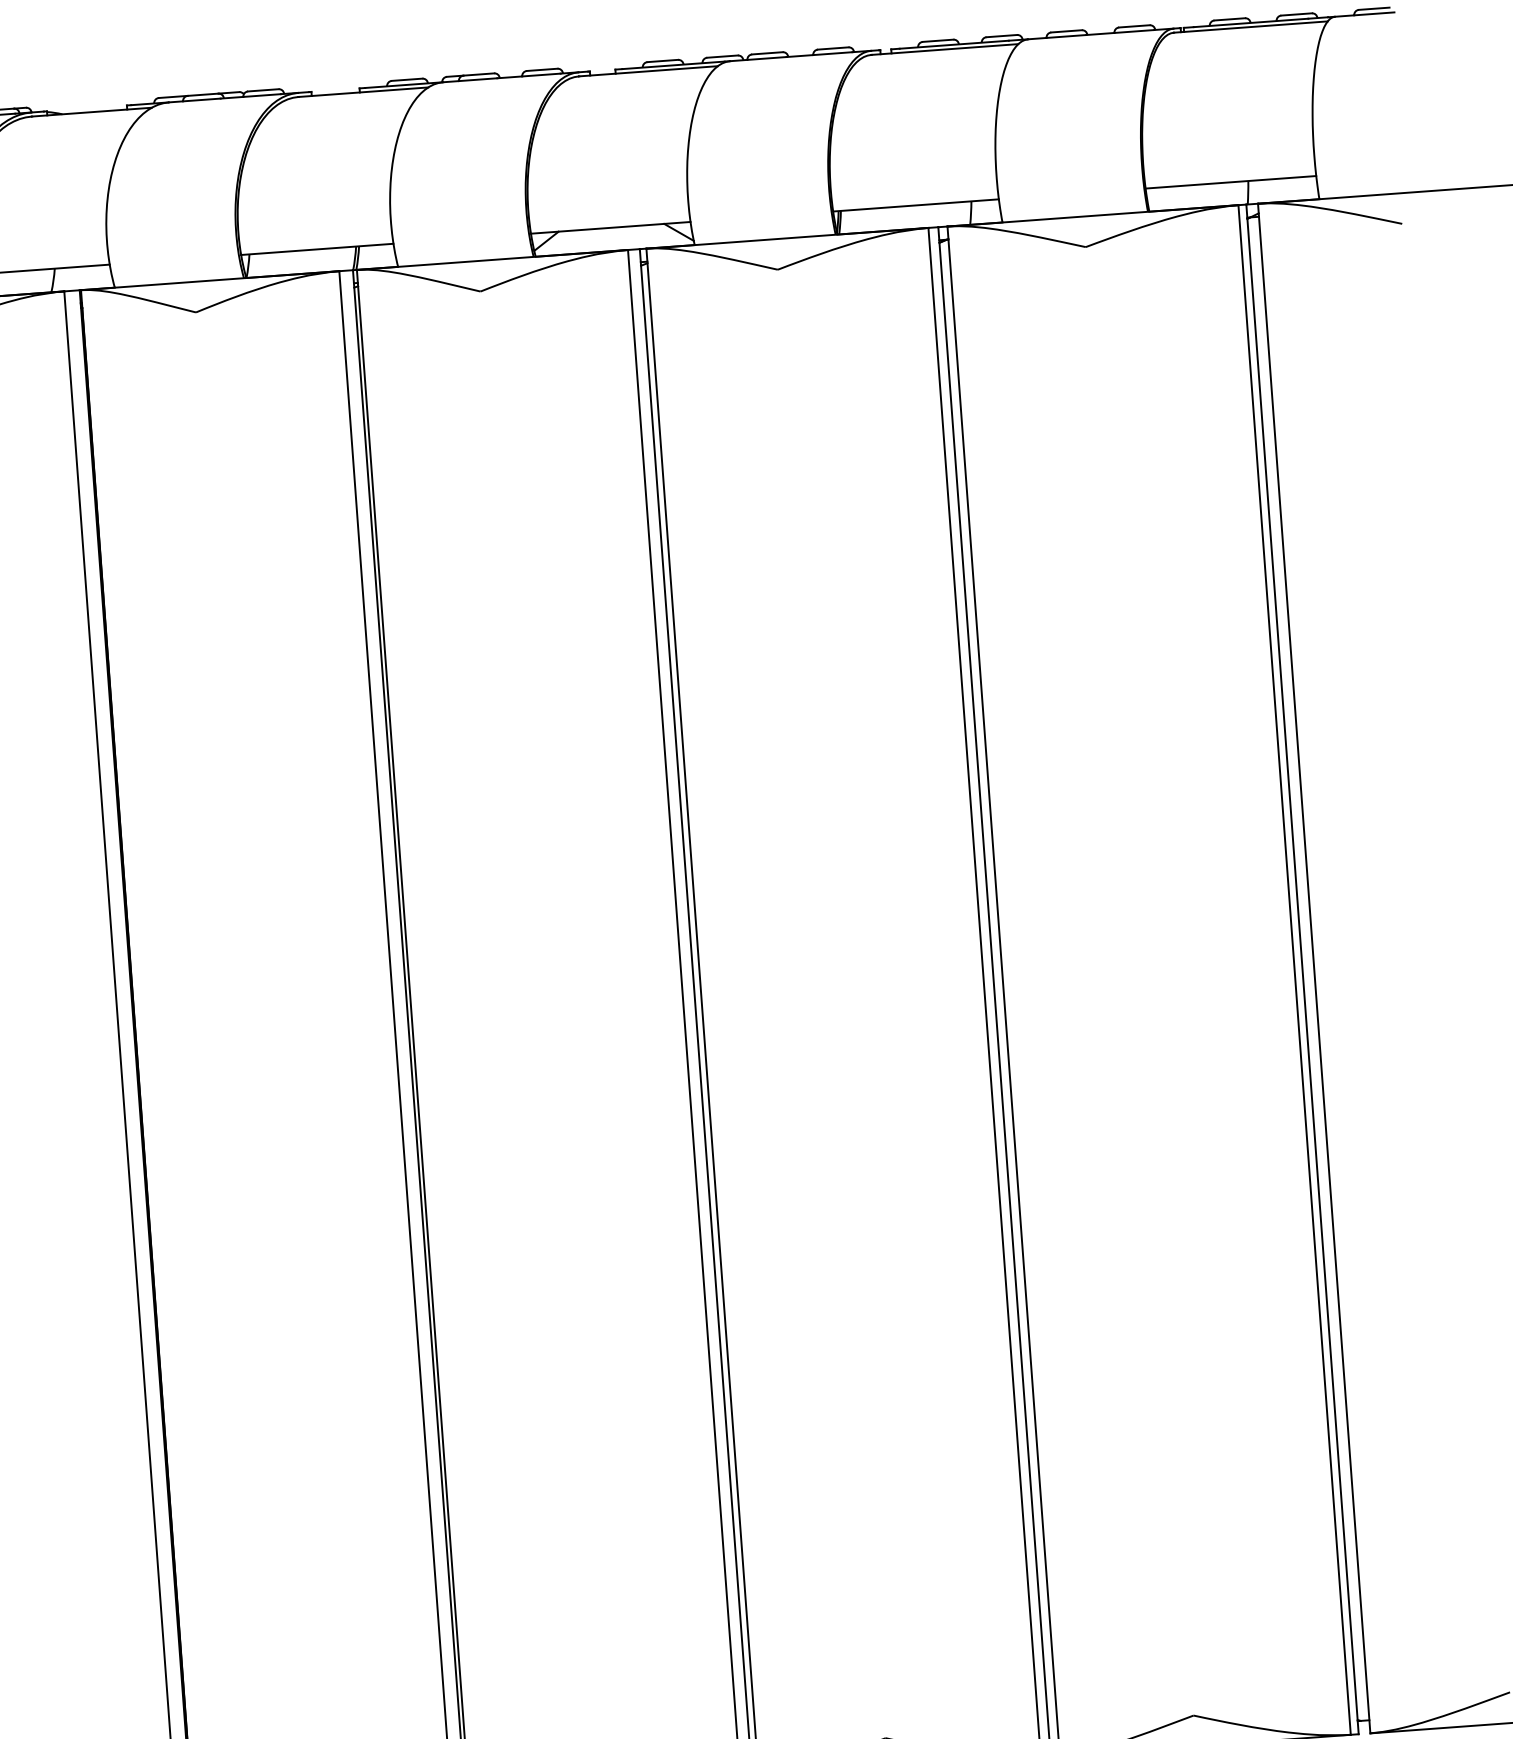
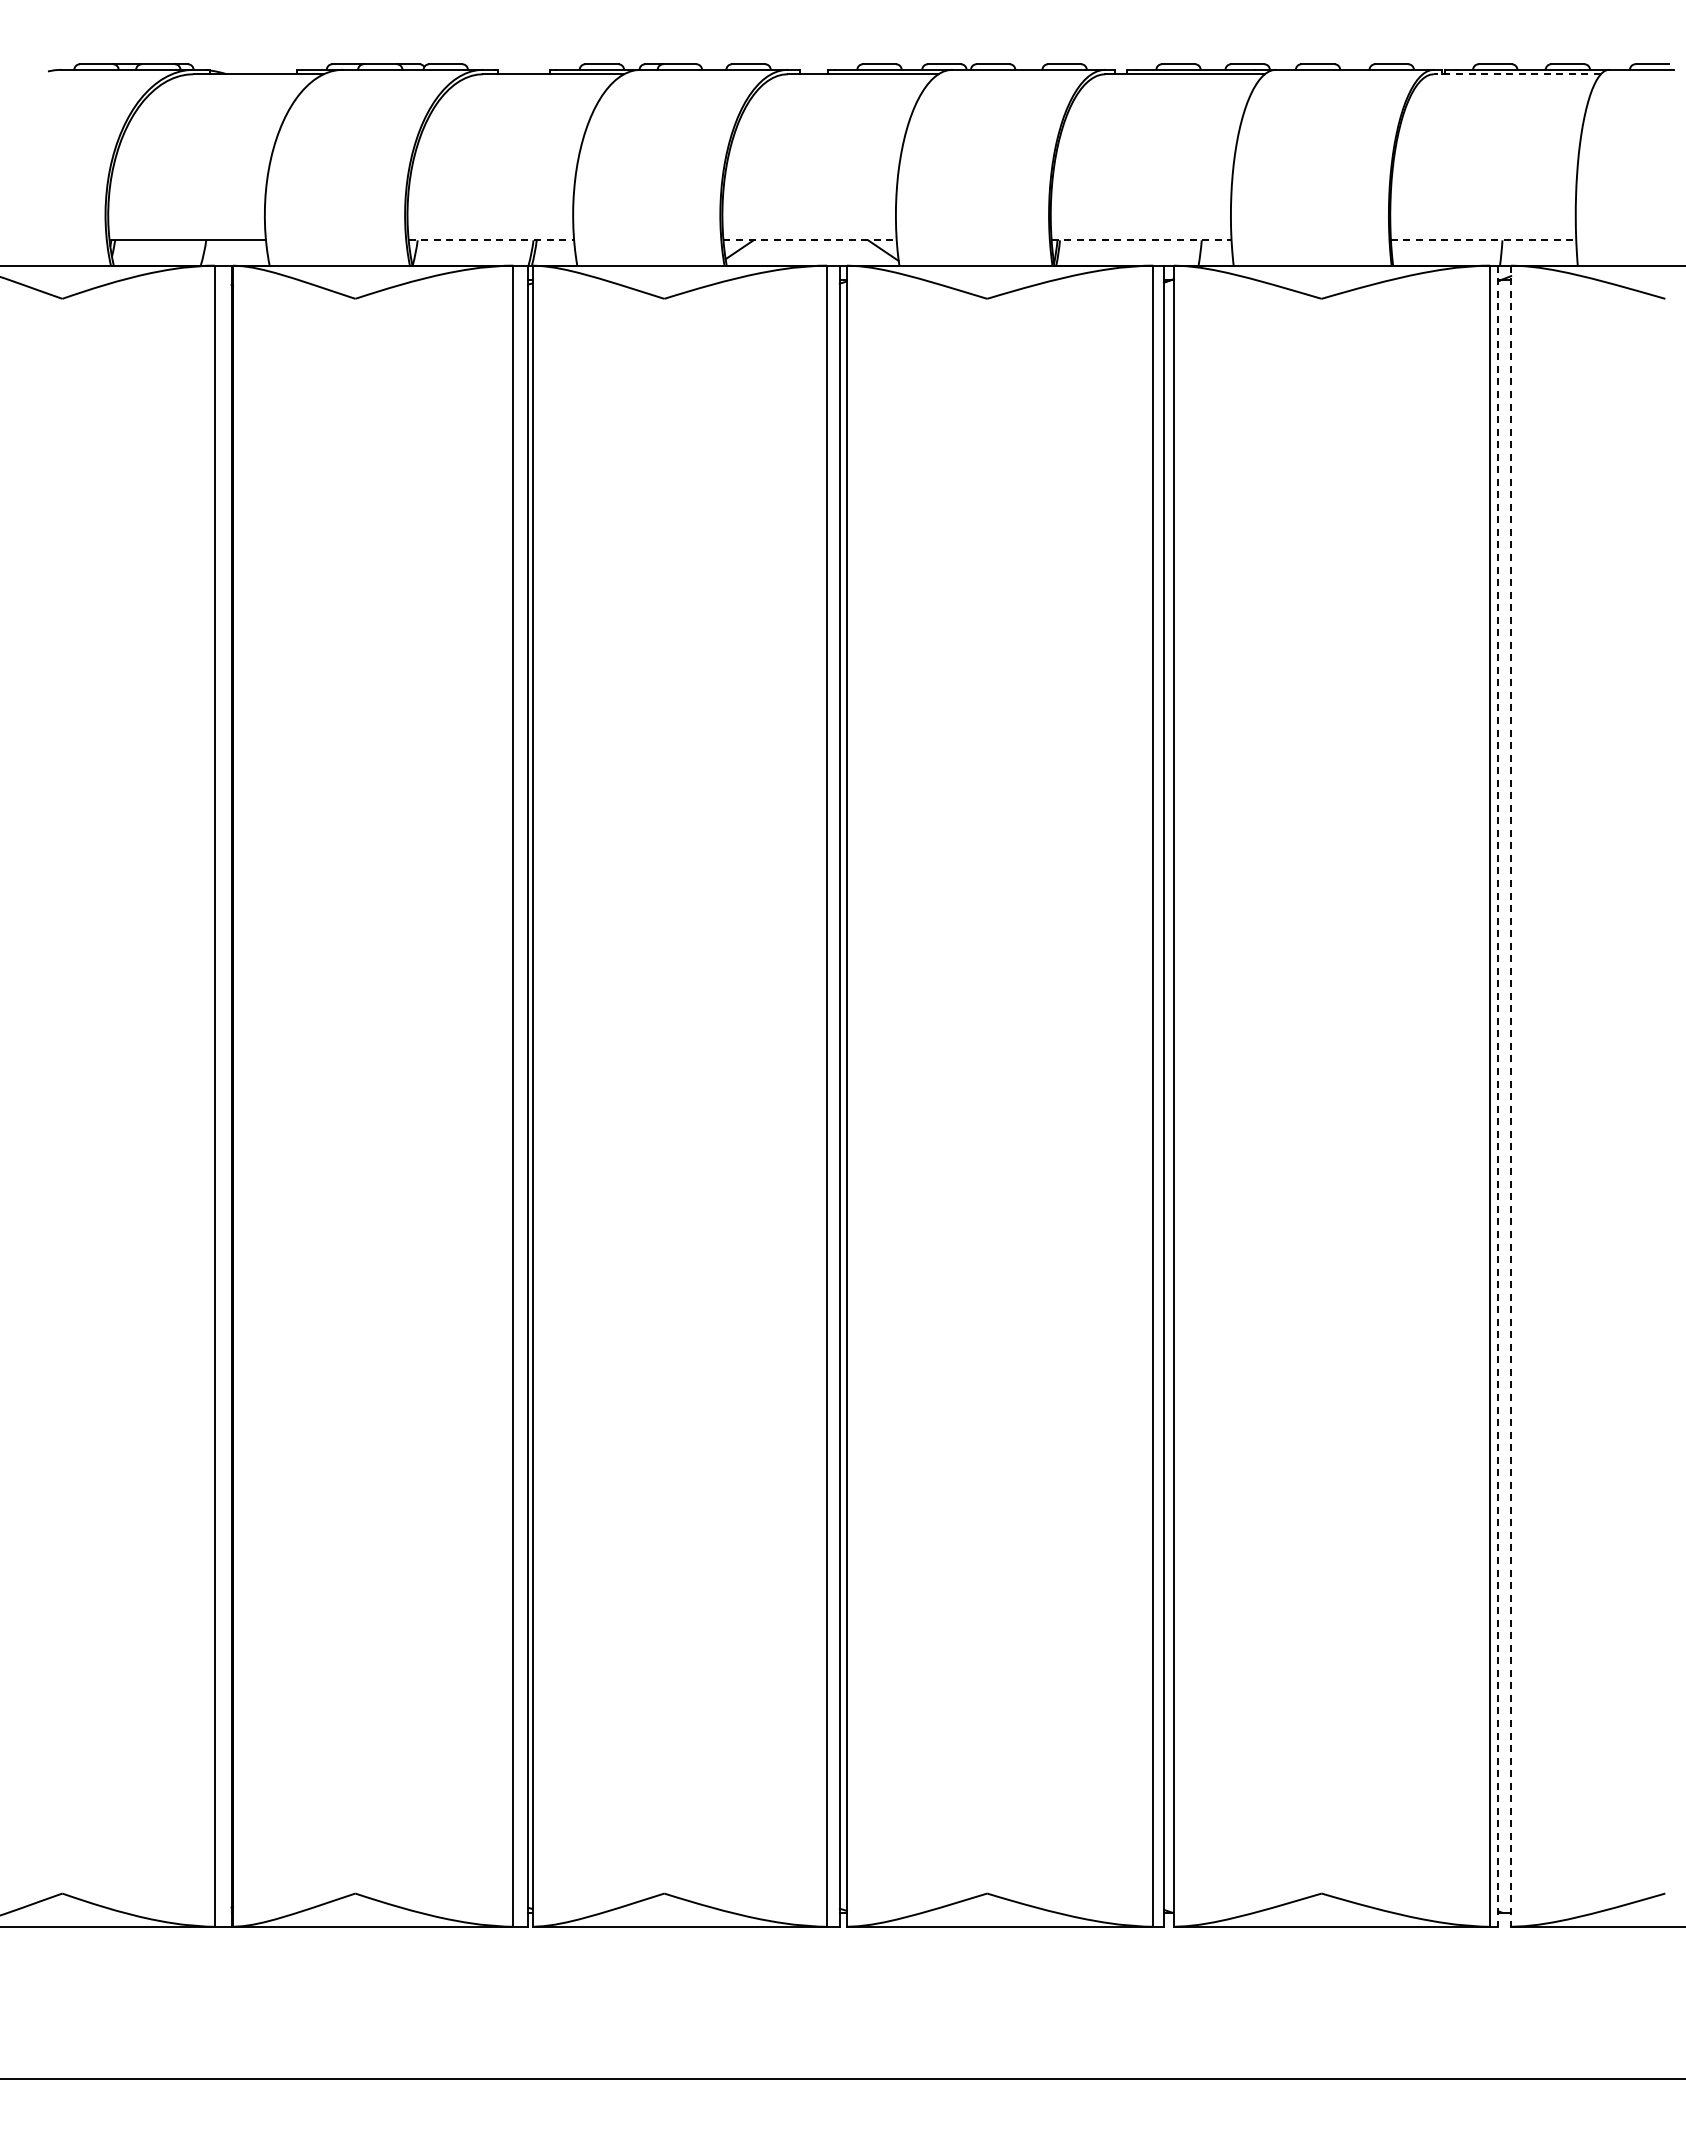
line: (1250, 27) -> (1517, 74), solid -> dashed
line: (1230, 182) -> (1483, 240), solid -> dashed
line: (915, 205) -> (1141, 240), solid -> dashed
line: (611, 227) -> (810, 240), solid -> dashed
line: (317, 249) -> (491, 240), solid -> dashed
line: (1314, 968) -> (1511, 1096), solid -> dashed
line: (1302, 969) -> (1498, 1096), solid -> dashed

